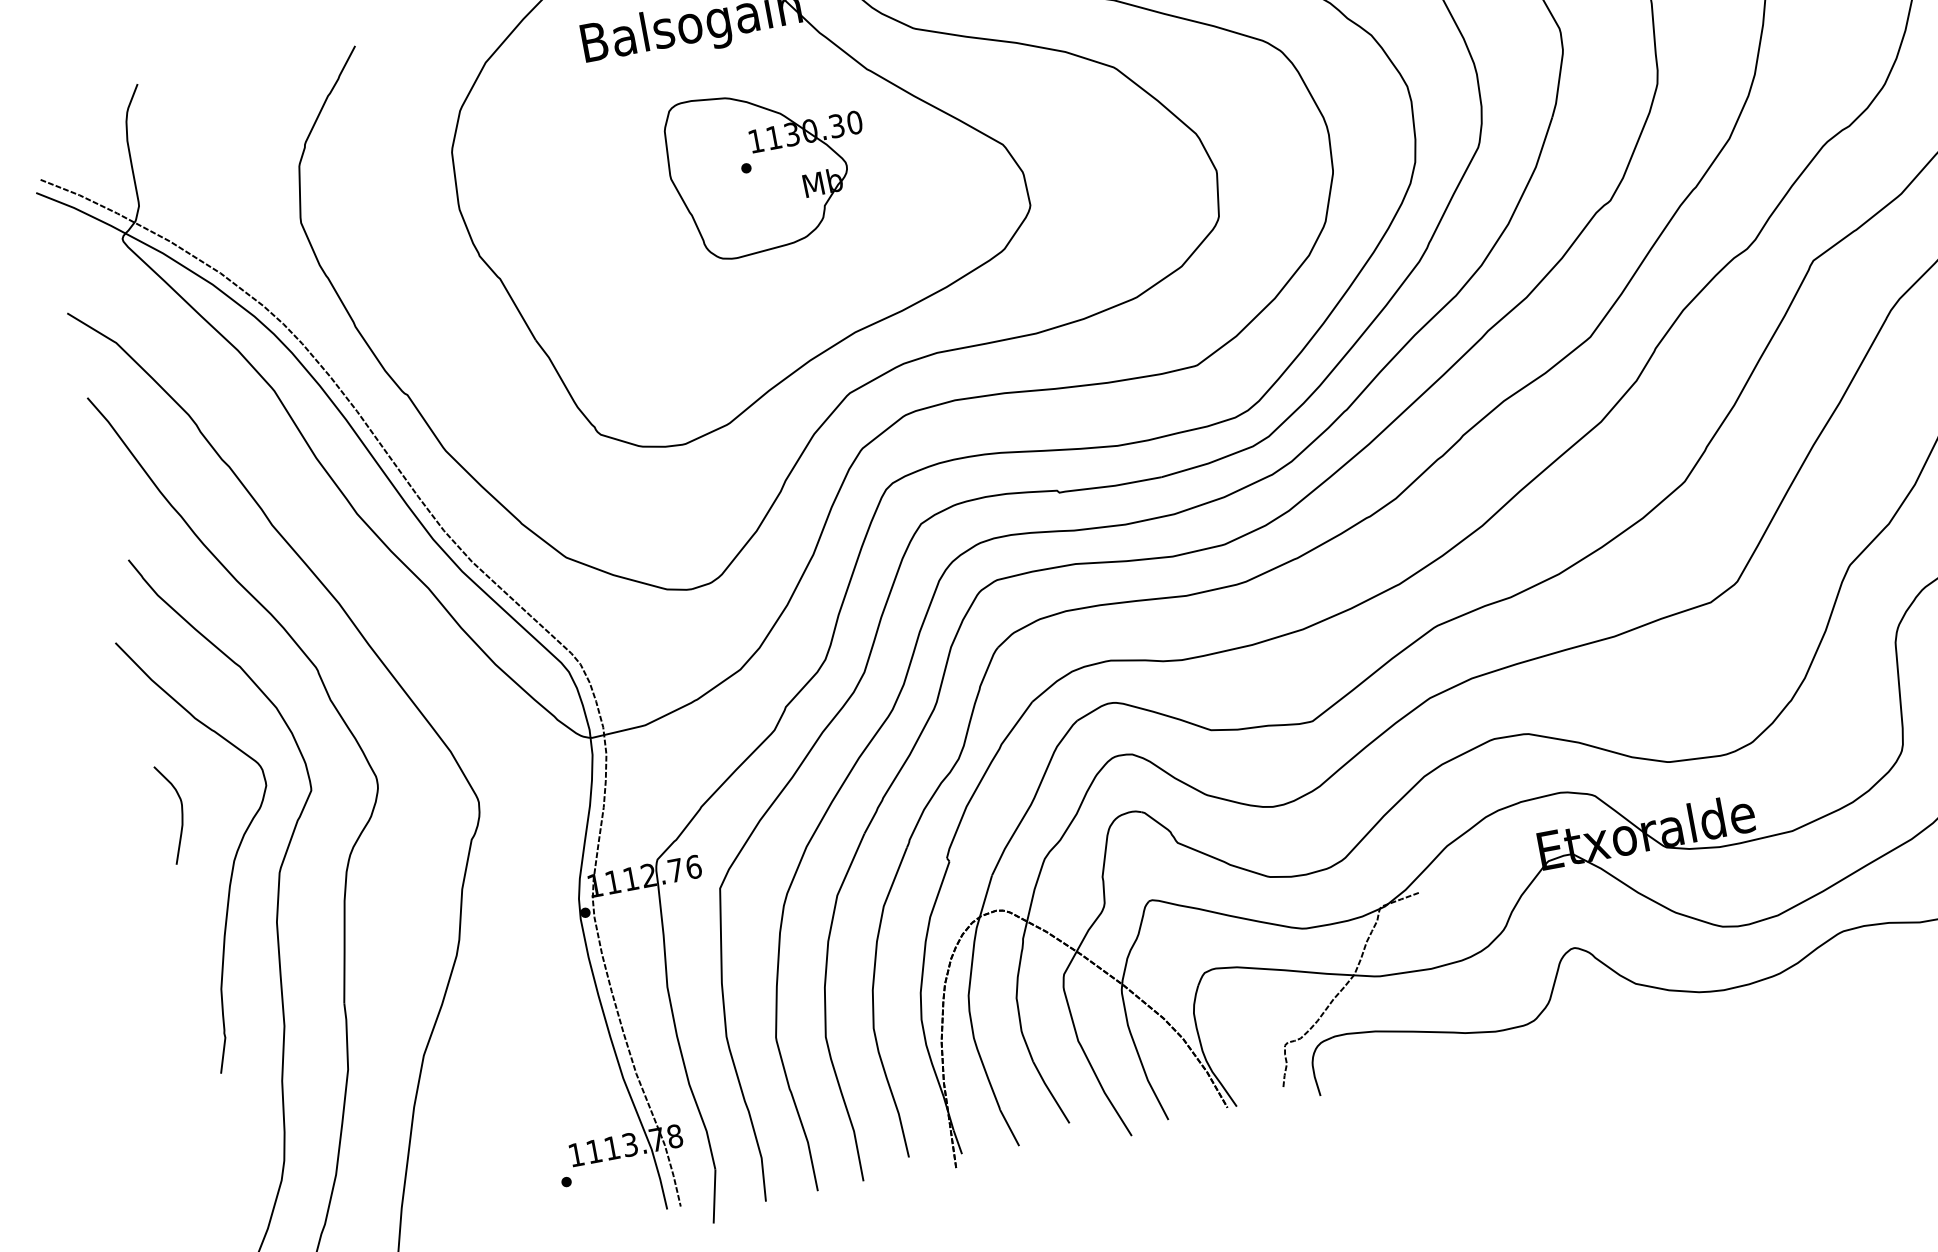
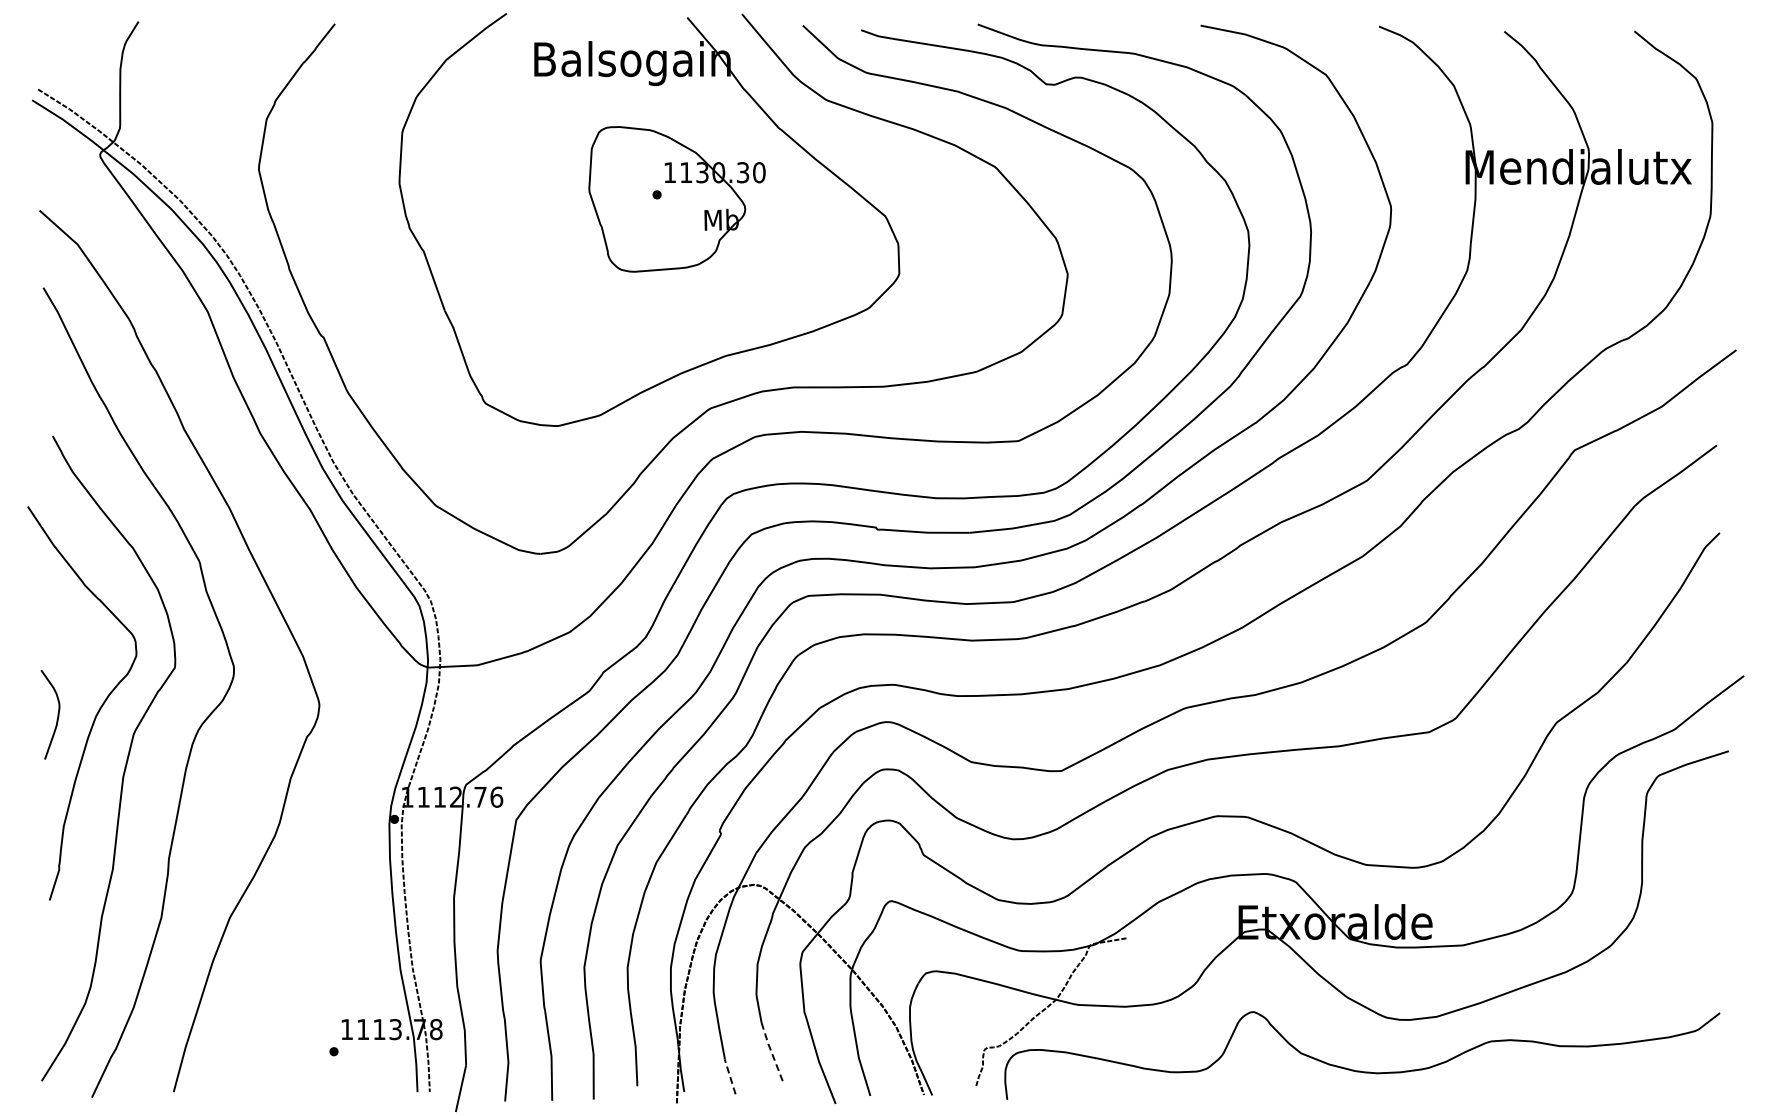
curve: (181, 812) -> (57, 714), moved
line: (1050, 1092) -> (771, 1052), solid -> dashed
line: (1009, 1127) -> (730, 1076), solid -> dashed

